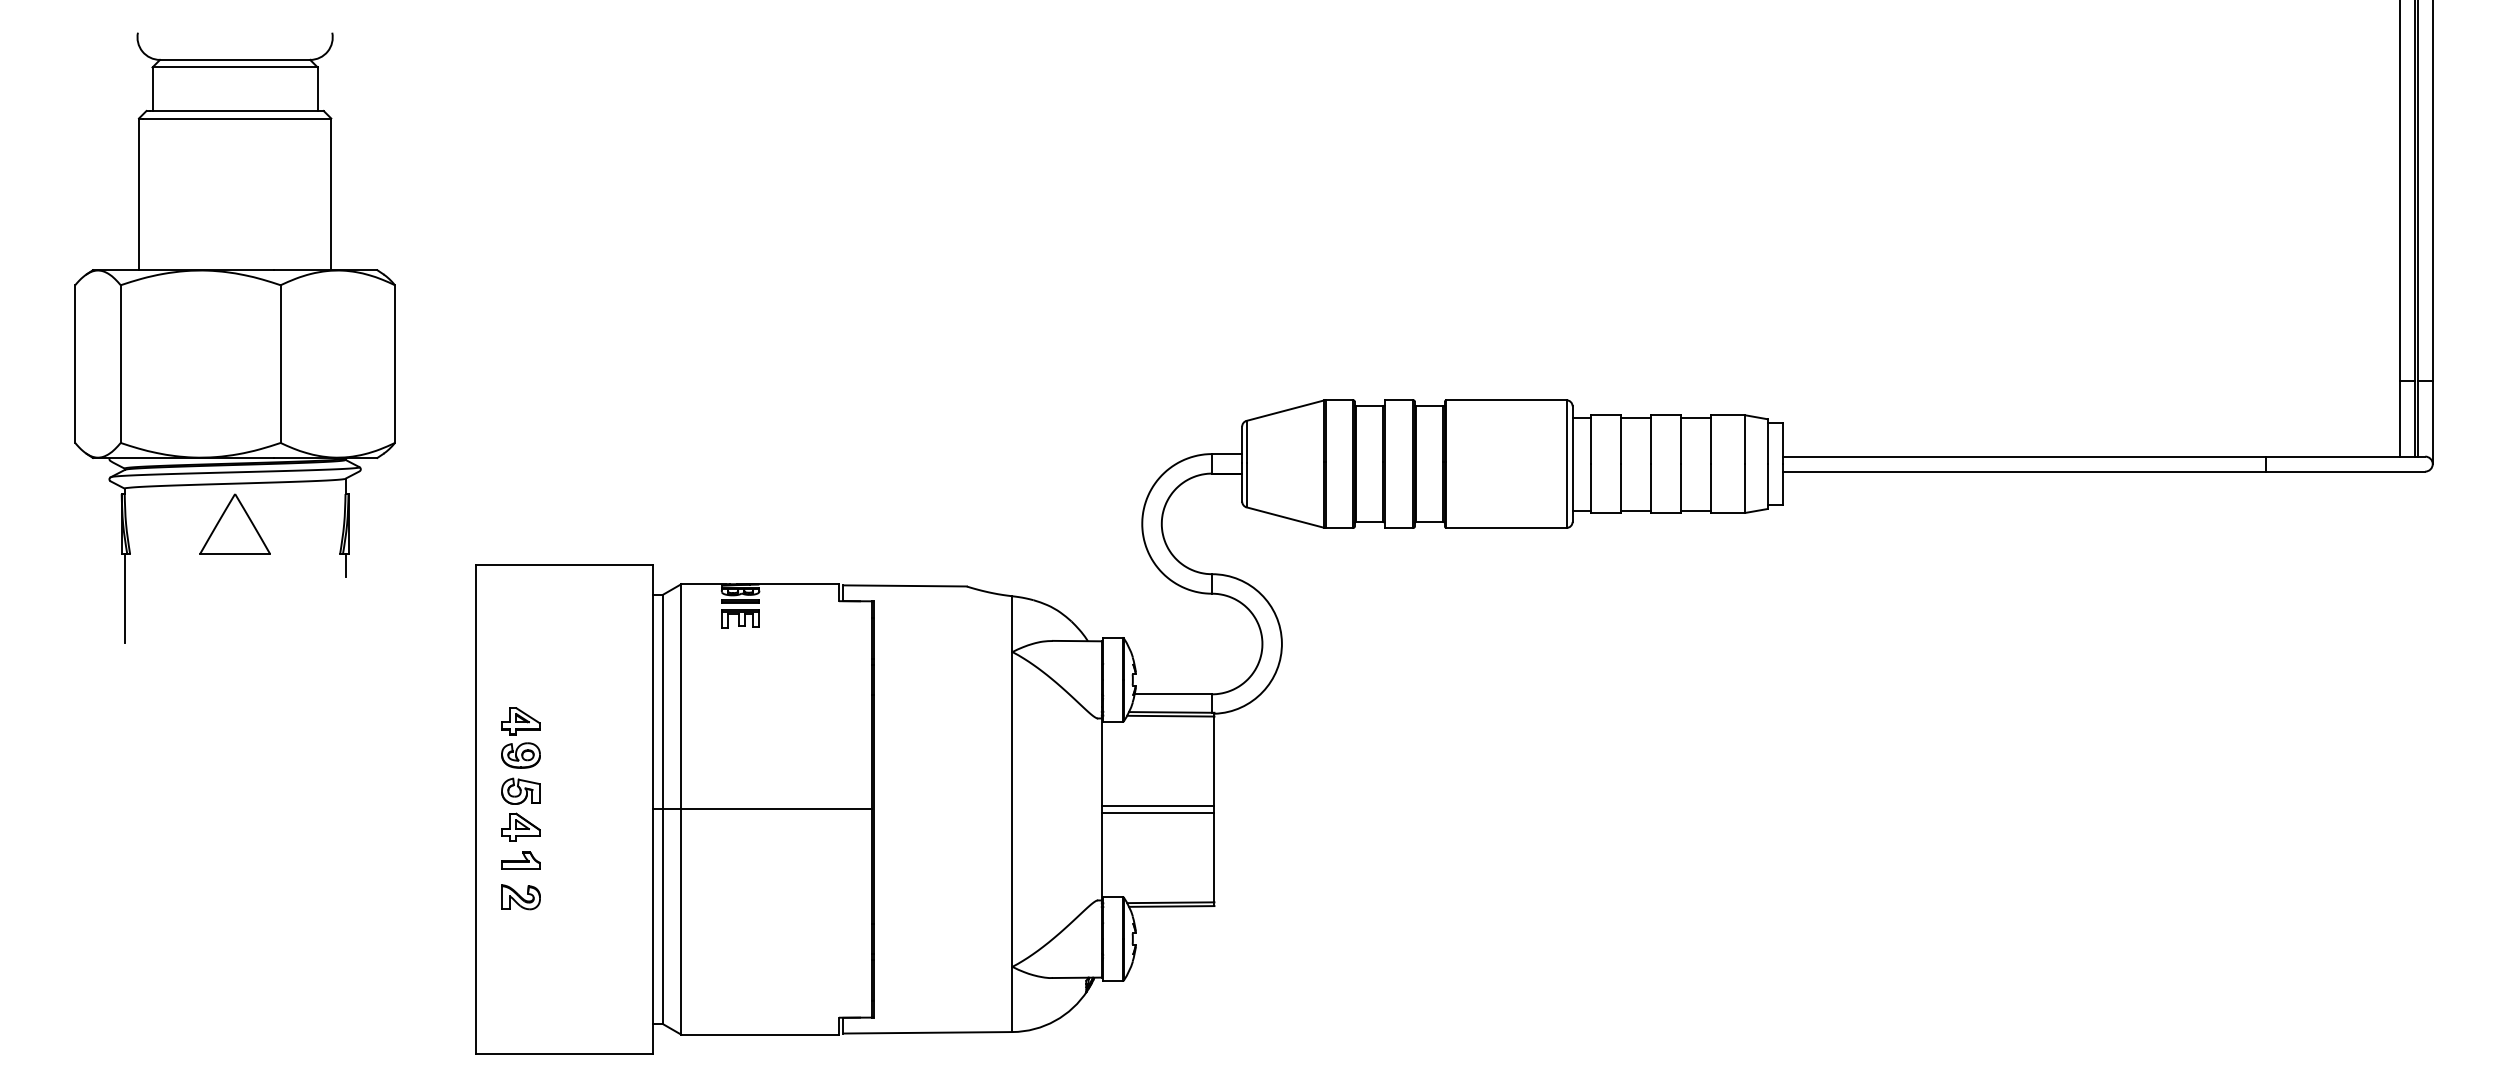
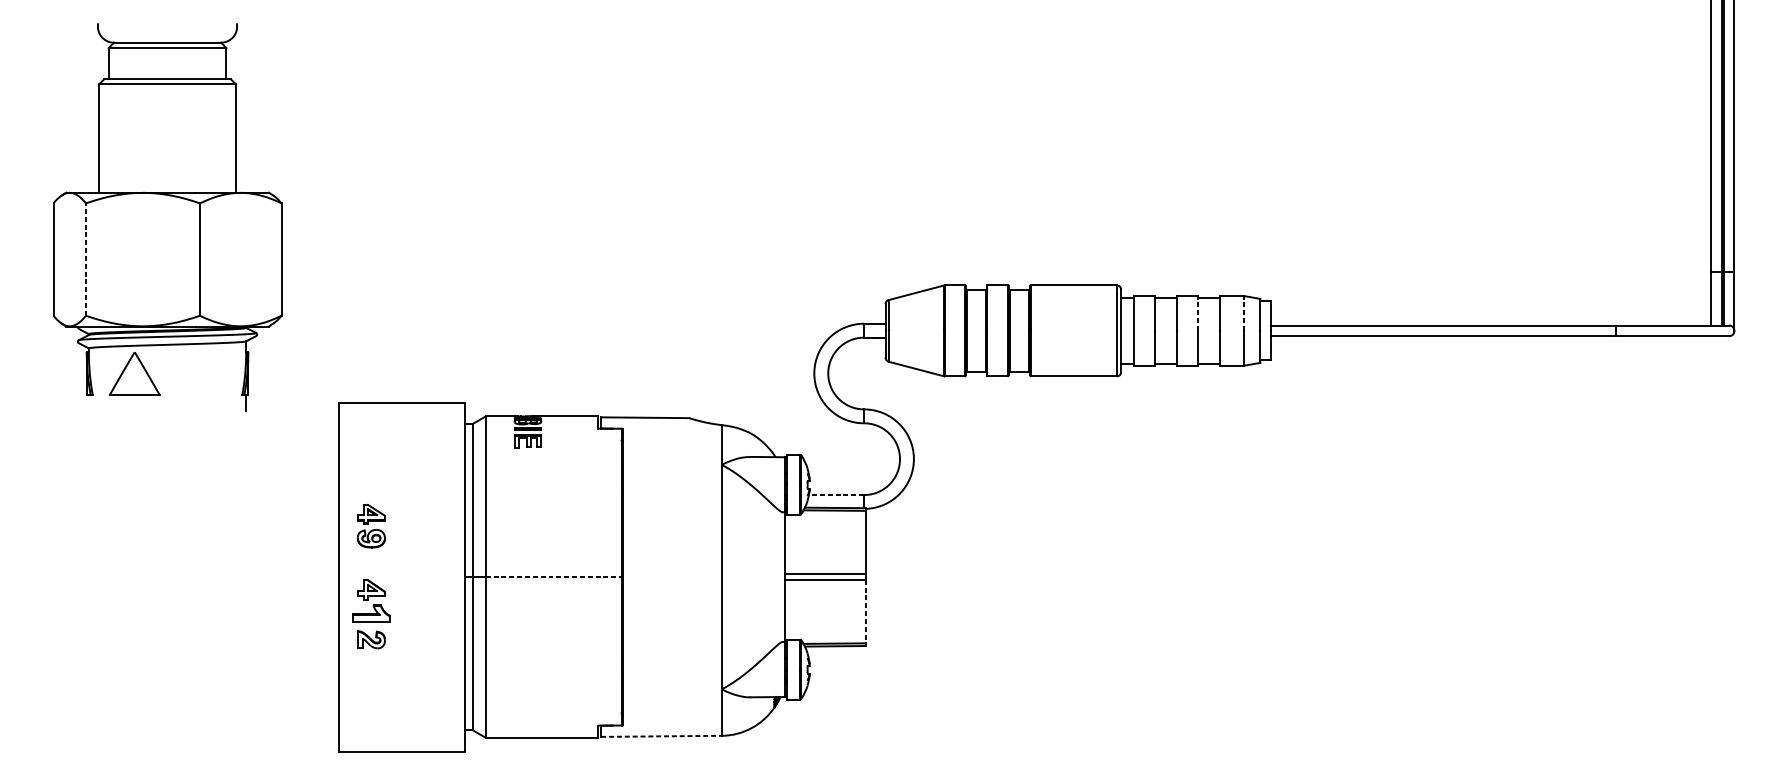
line: (120, 364) -> (85, 259), solid -> dashed
line: (1680, 439) -> (1198, 313), solid -> dashed
line: (1745, 439) -> (1244, 313), solid -> dashed
part: (234, 523) -> (134, 373), moved
line: (124, 598) -> (88, 426), removed
line: (1173, 694) -> (836, 495), solid -> dashed
part: (520, 790) -> (371, 563), removed
line: (777, 809) -> (554, 577), solid -> dashed
line: (1214, 857) -> (865, 611), solid -> dashed
part: (520, 860) -> (371, 613), size x1.4
line: (927, 1032) -> (661, 736), solid -> dashed

